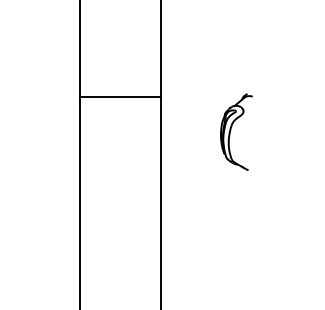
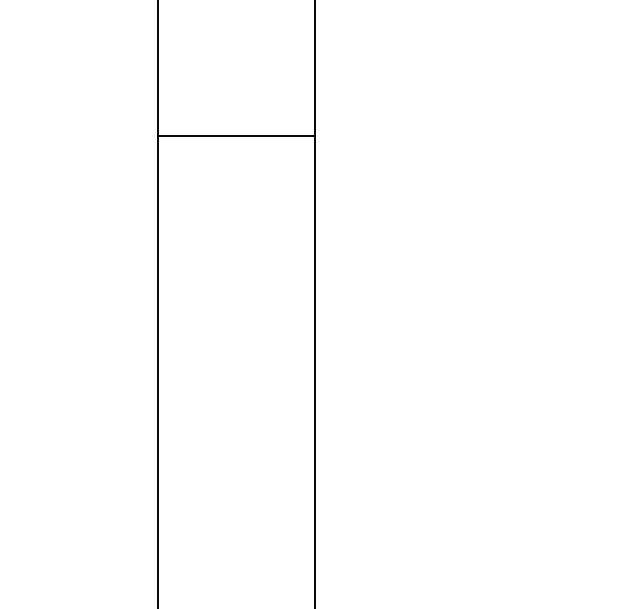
line: (120, 97) -> (236, 136), moved
part: (236, 131) -> (464, 258), removed

